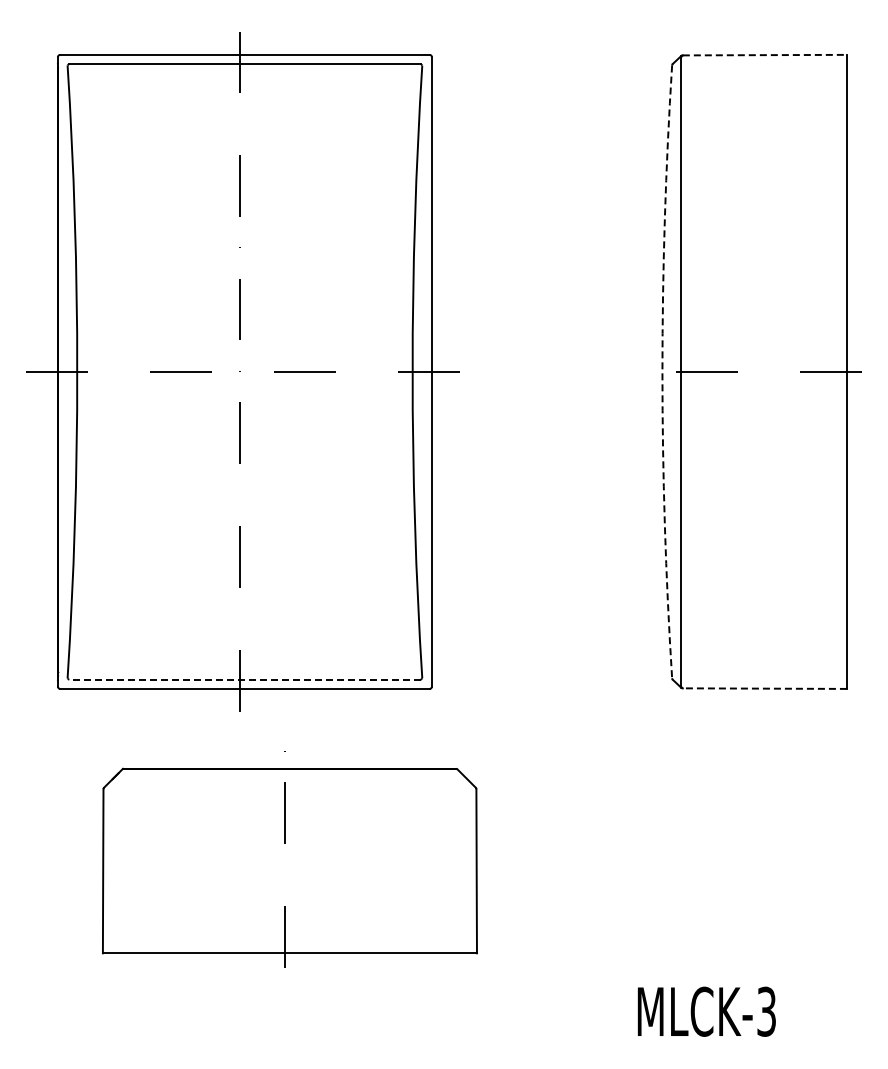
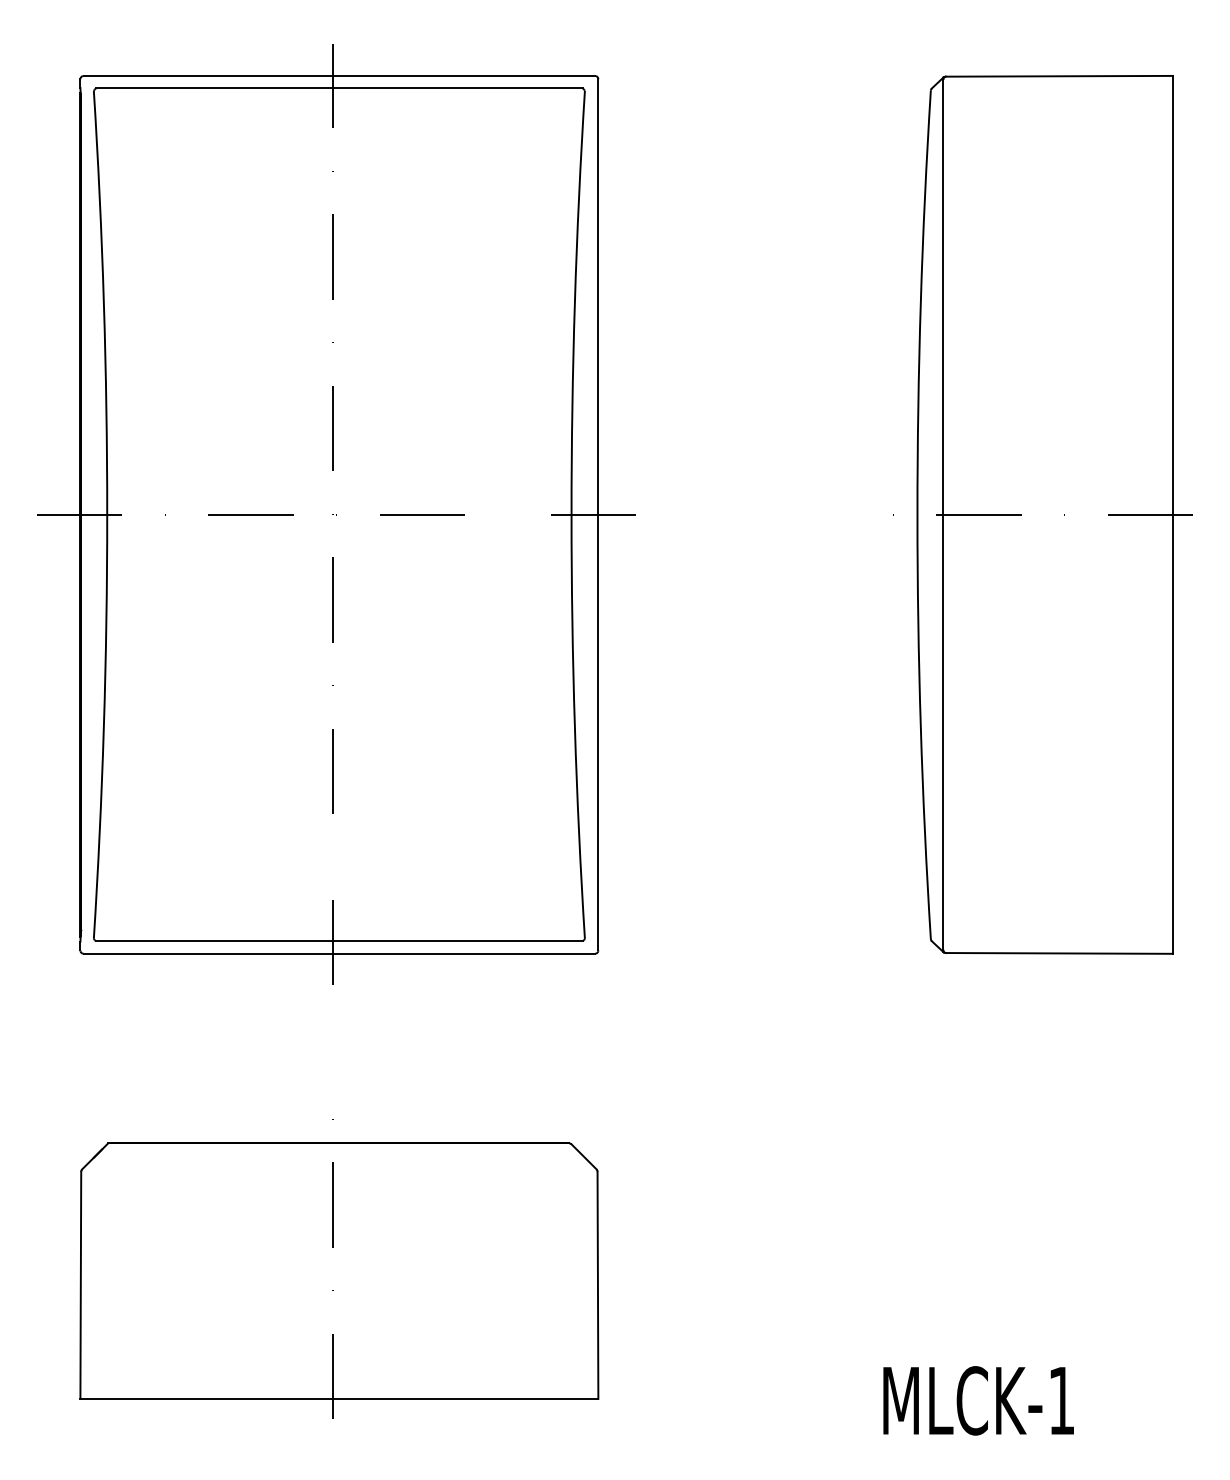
line: (765, 55) -> (1060, 76), dashed -> solid
arc: (662, 371) -> (917, 514), dashed -> solid
line: (244, 679) -> (338, 940), dashed -> solid
line: (764, 688) -> (1058, 953), dashed -> solid
part: (289, 859) -> (338, 1268), moved
text: (766, 1011) -> (1061, 1400), MLCK-3 -> MLCK-1

